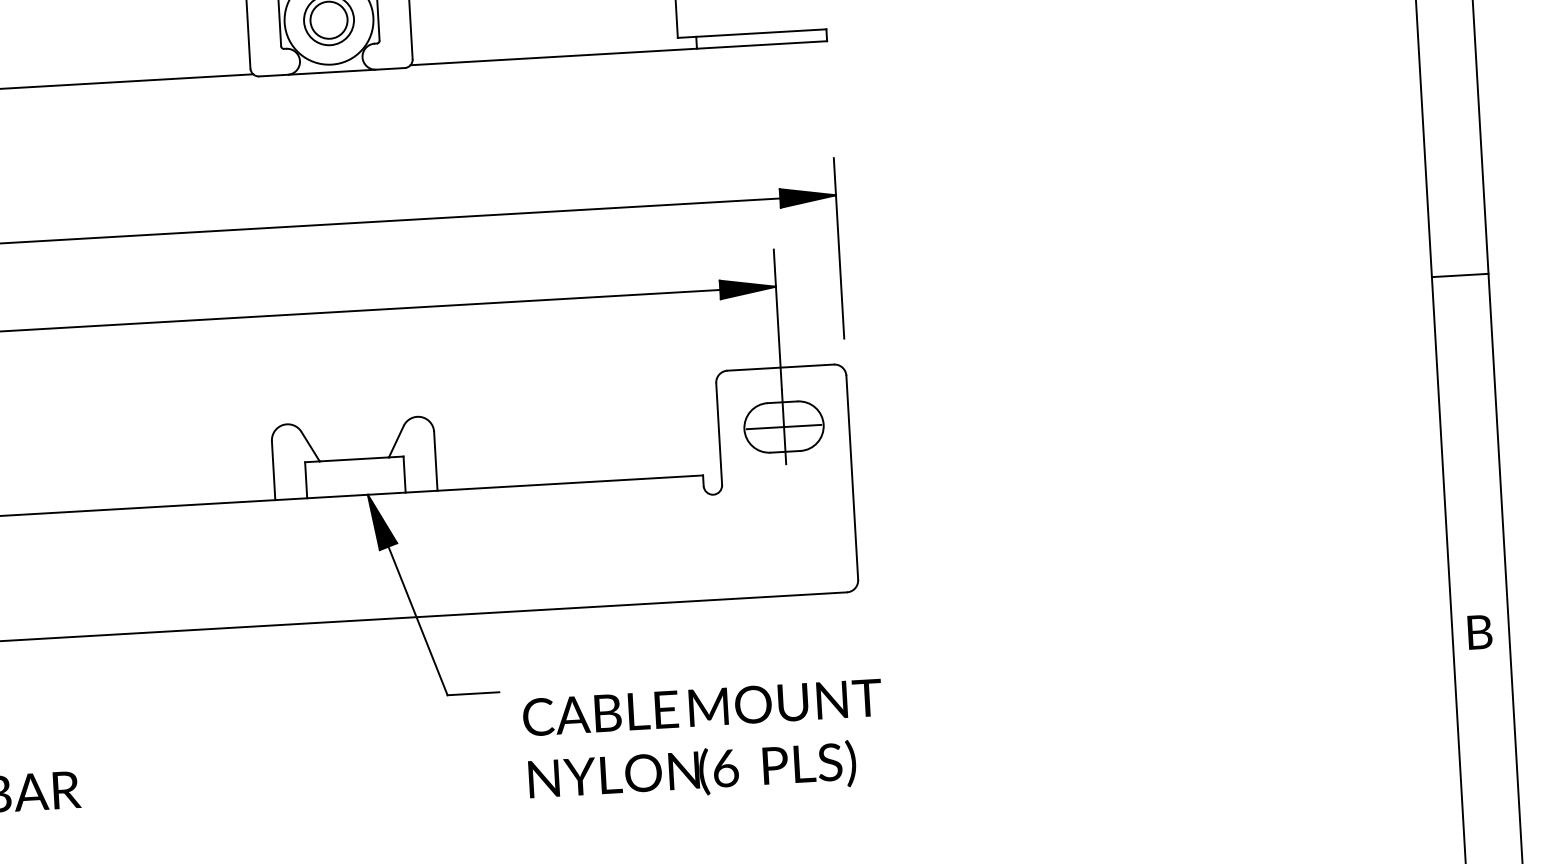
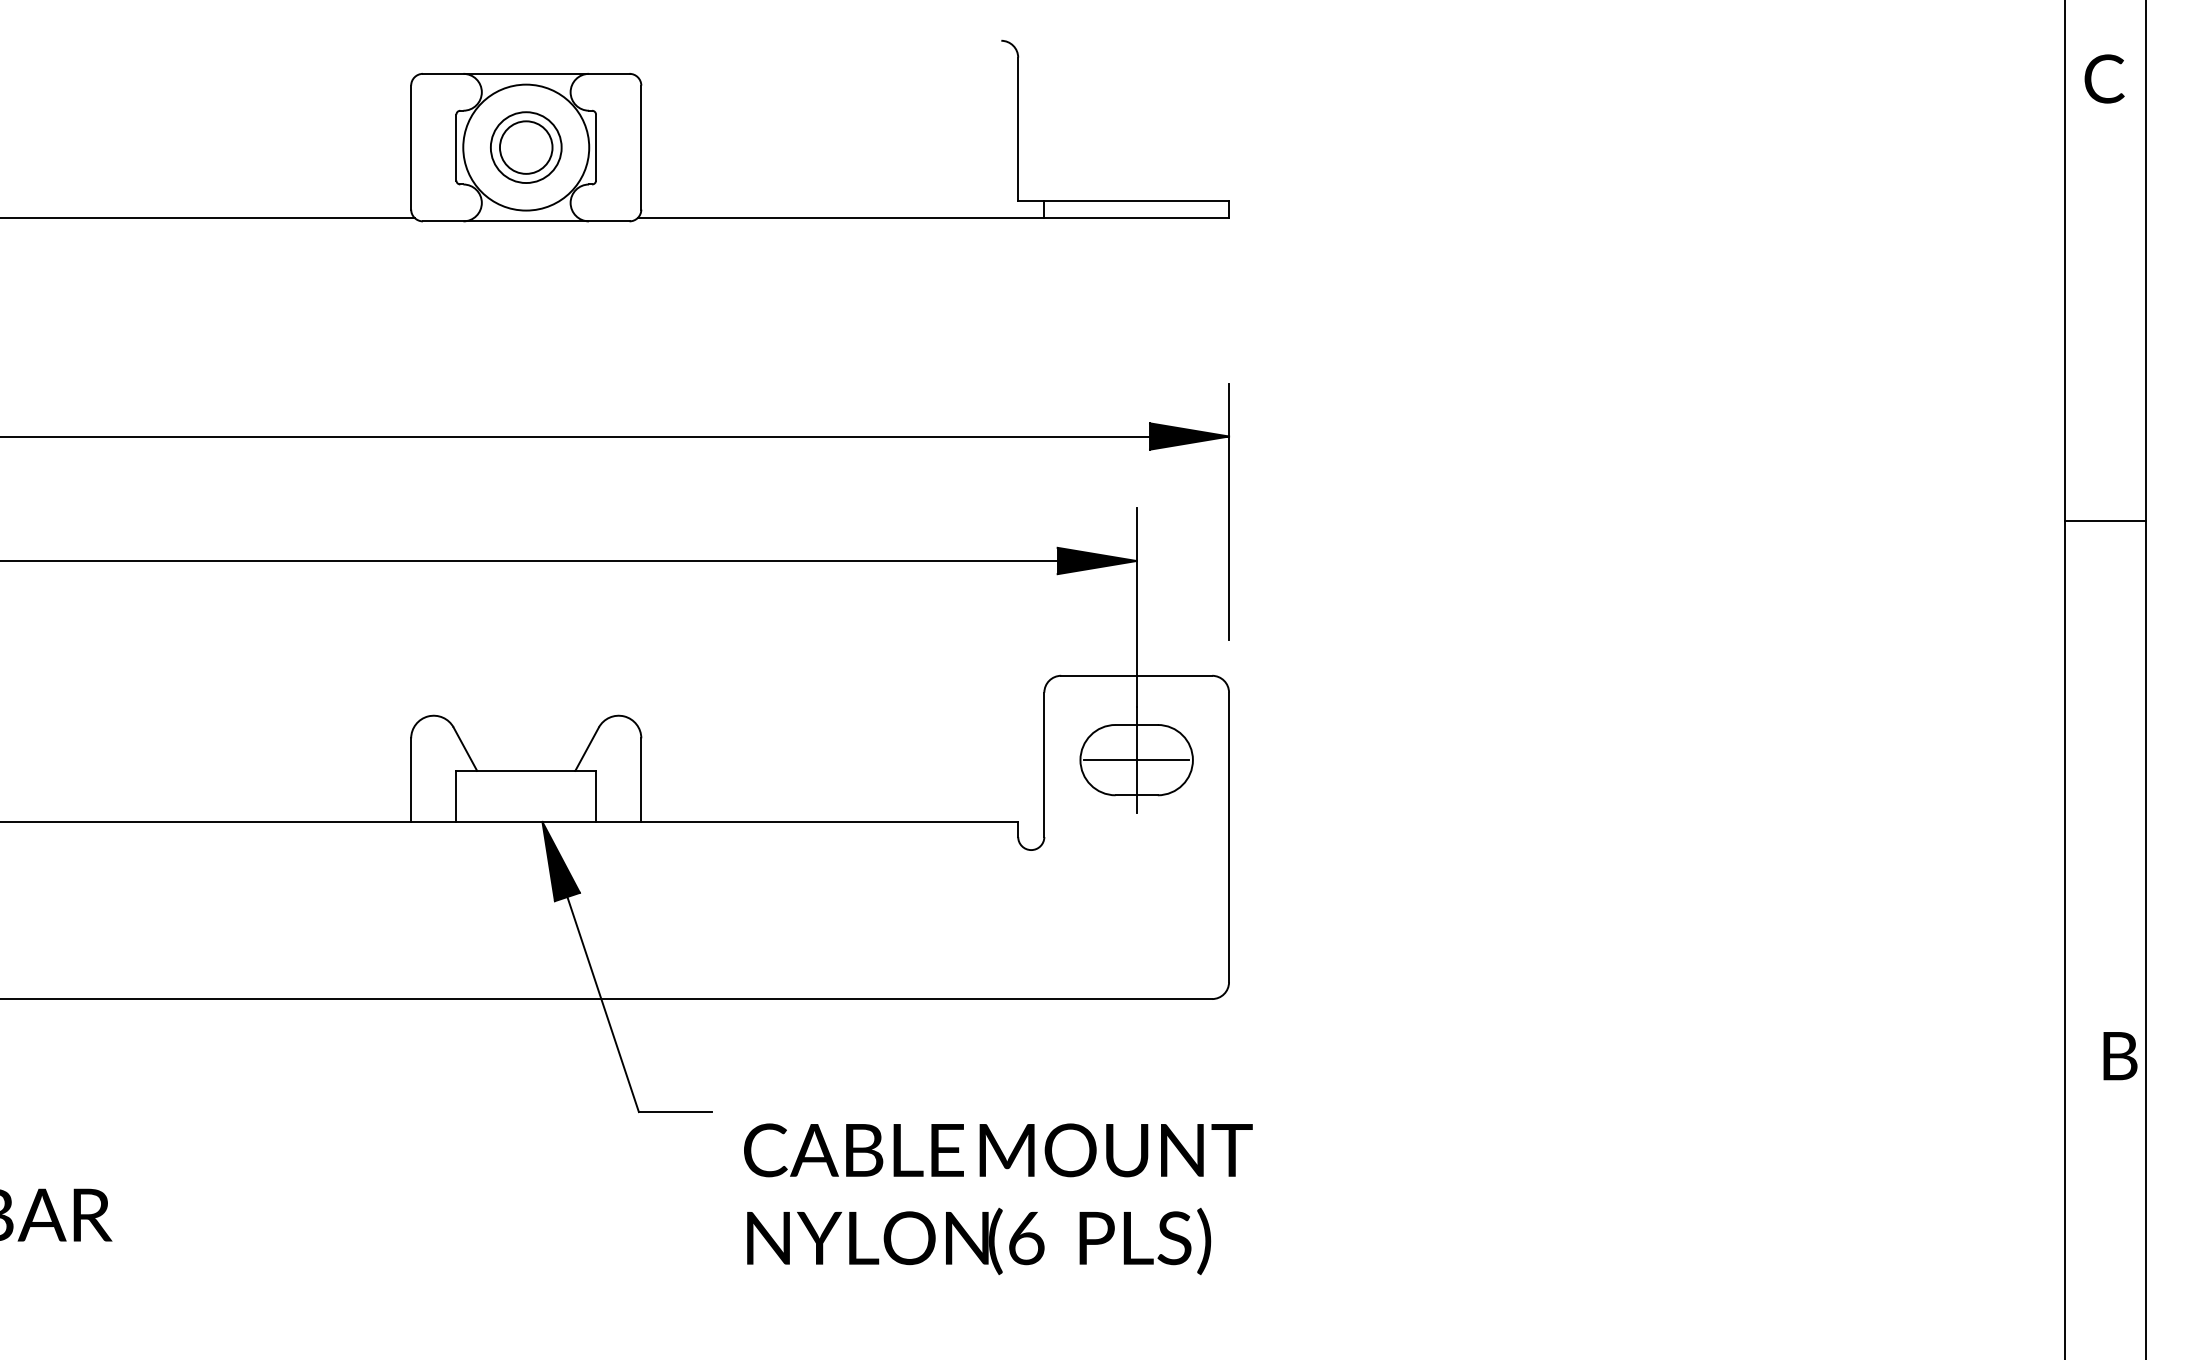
line: (1460, 275) -> (2105, 520), moved
text: (1480, 632) -> (2120, 1056), moved

